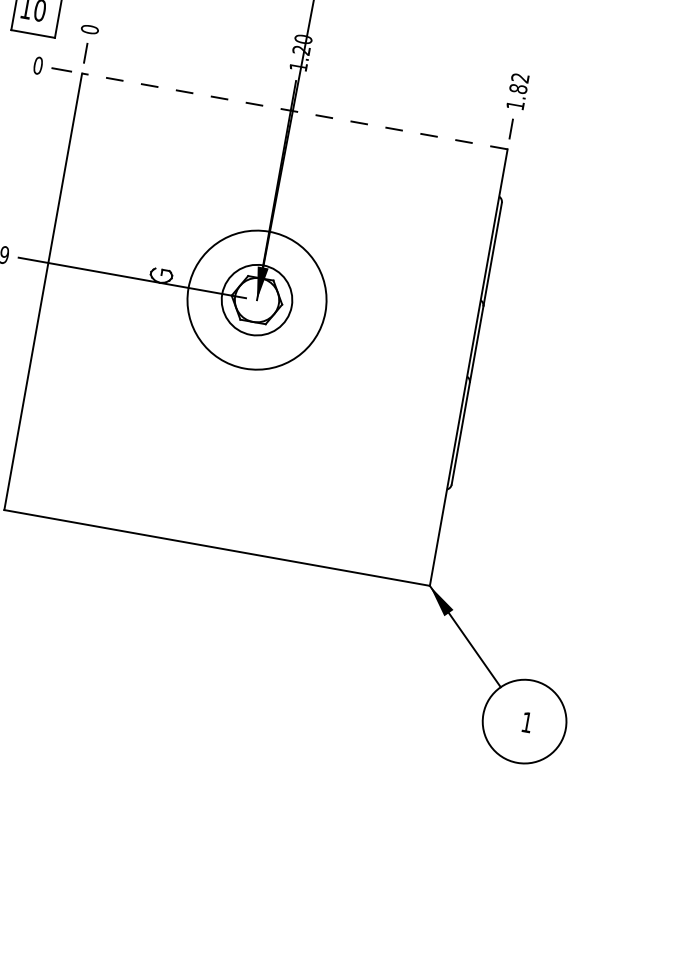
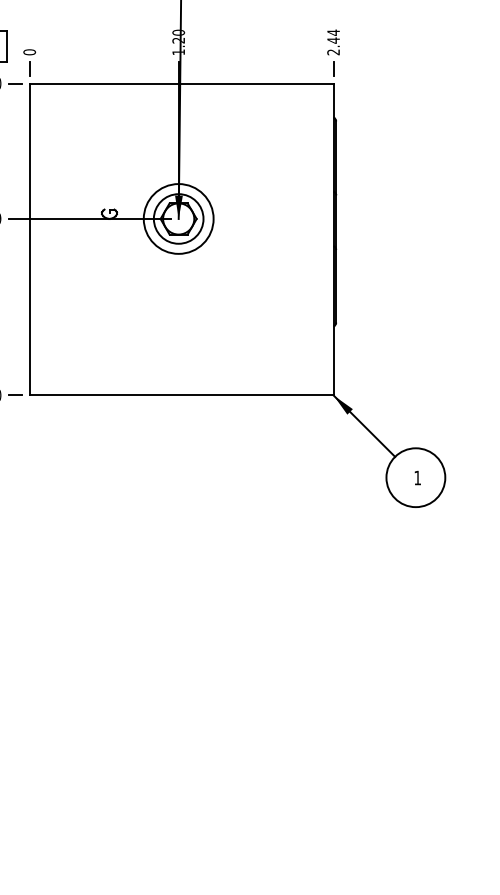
text: (517, 91) -> (333, 42), 1.82 -> 2.44
line: (294, 111) -> (181, 83), dashed -> solid
circle: (256, 299) -> (178, 218), size x0.71

